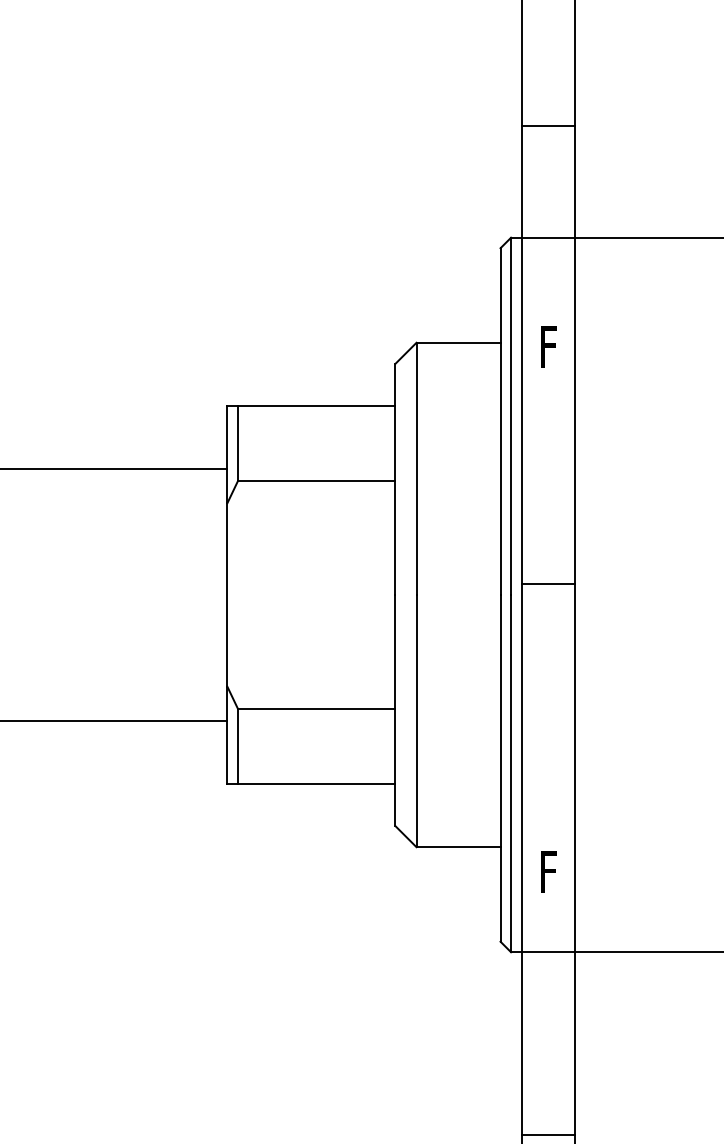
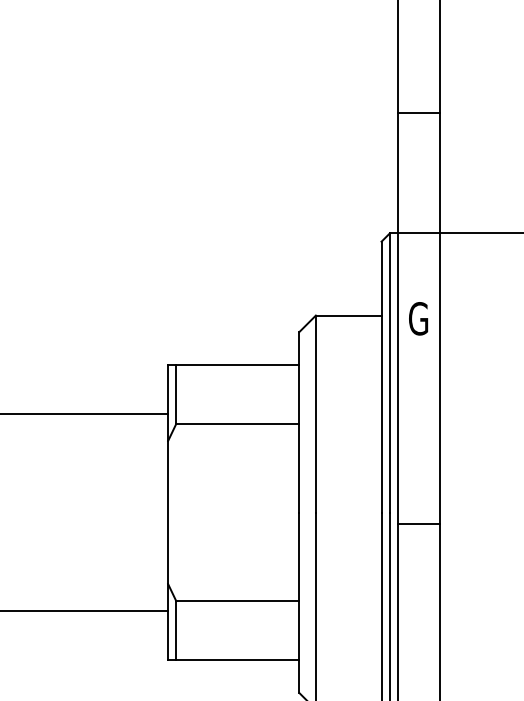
line: (548, 126) -> (419, 113), moved
text: (547, 346) -> (418, 318), F -> G
line: (548, 584) -> (419, 523), moved

